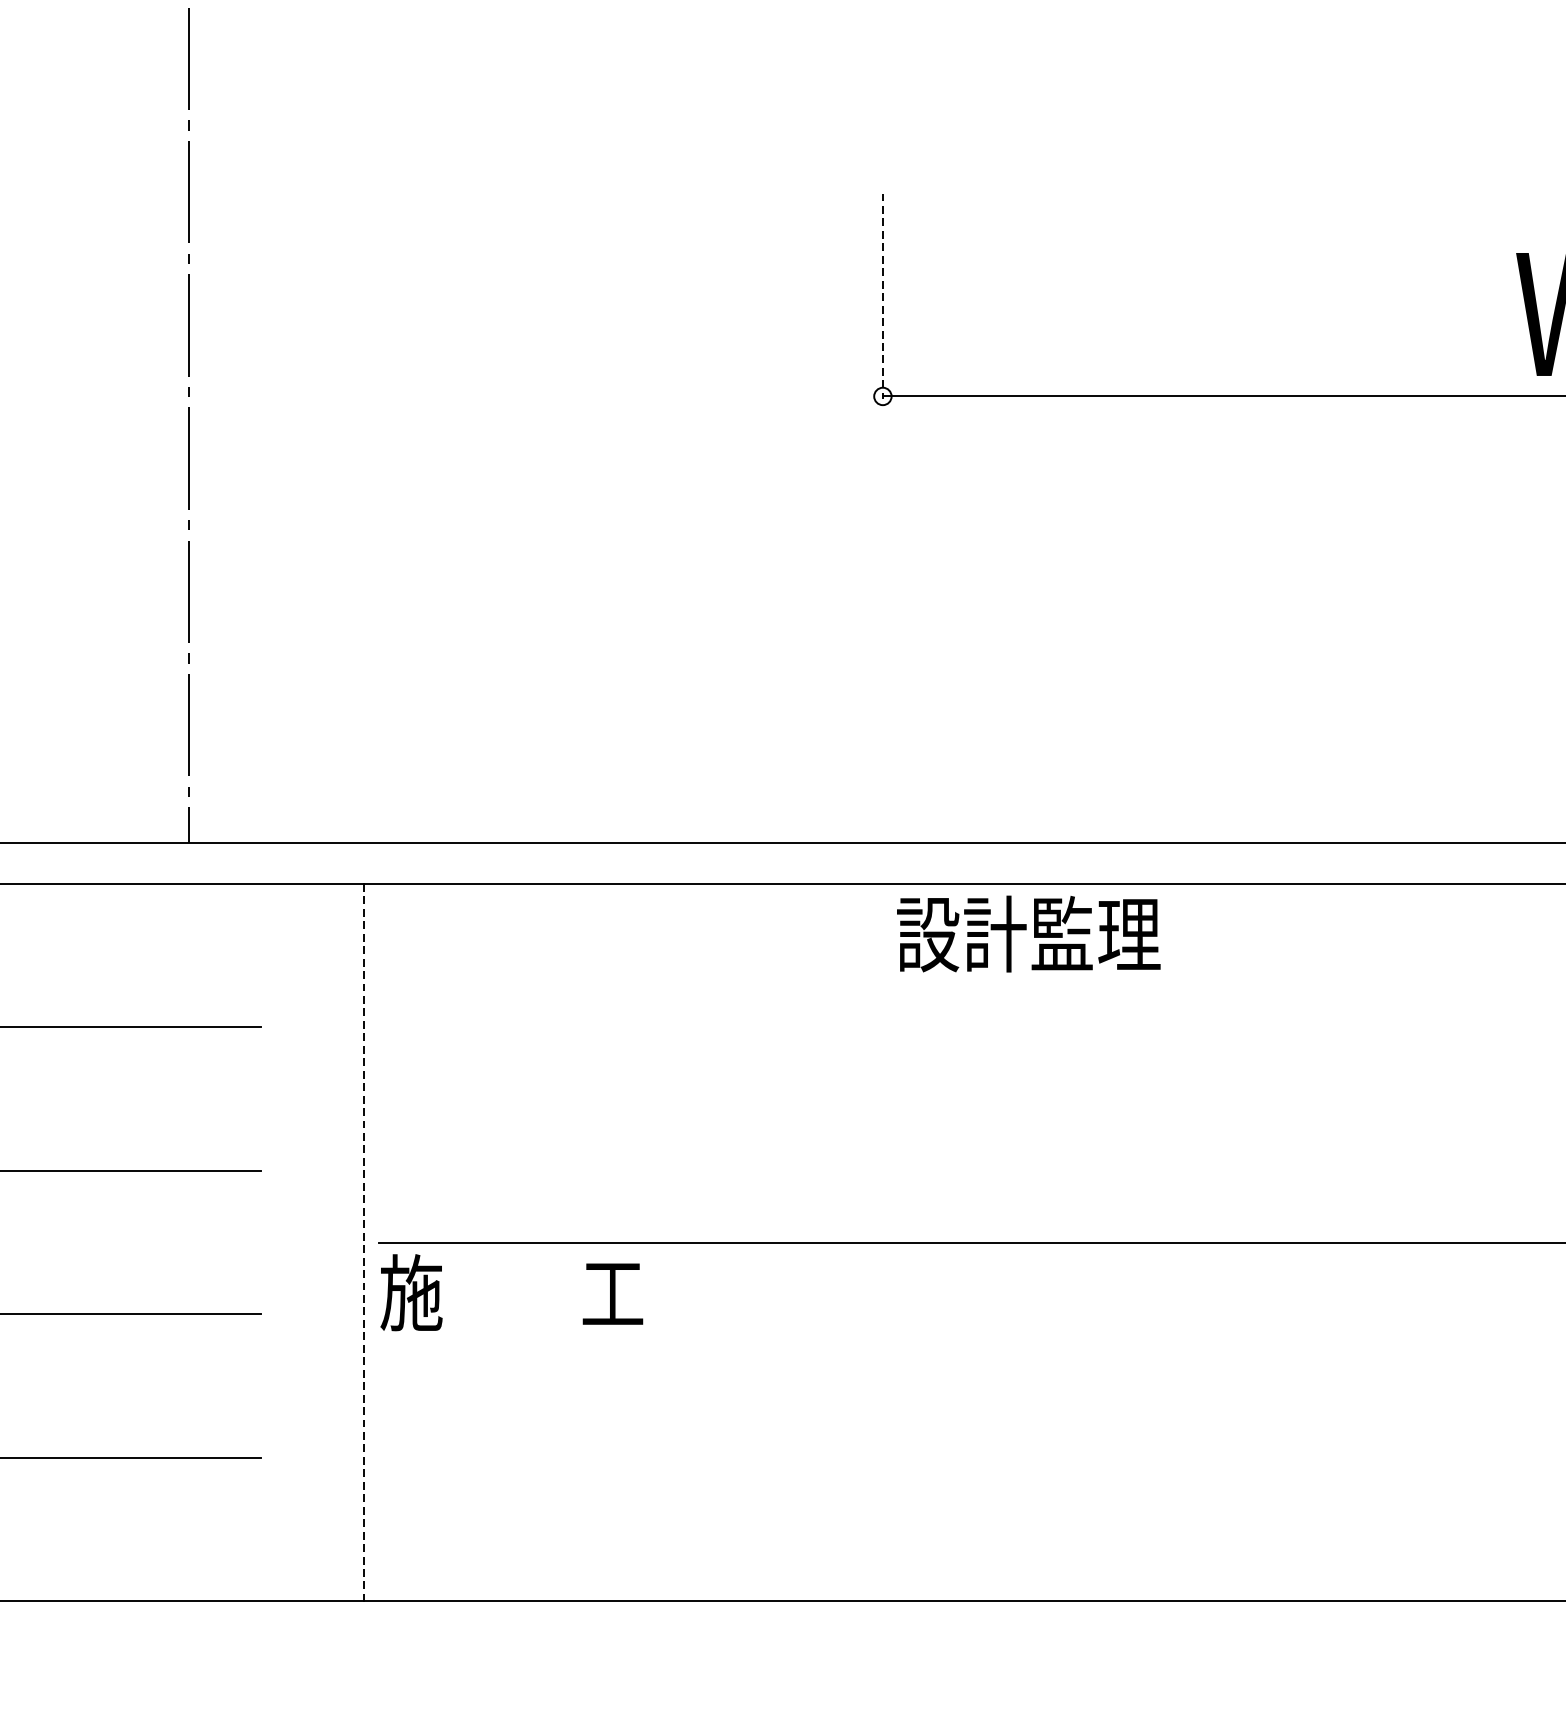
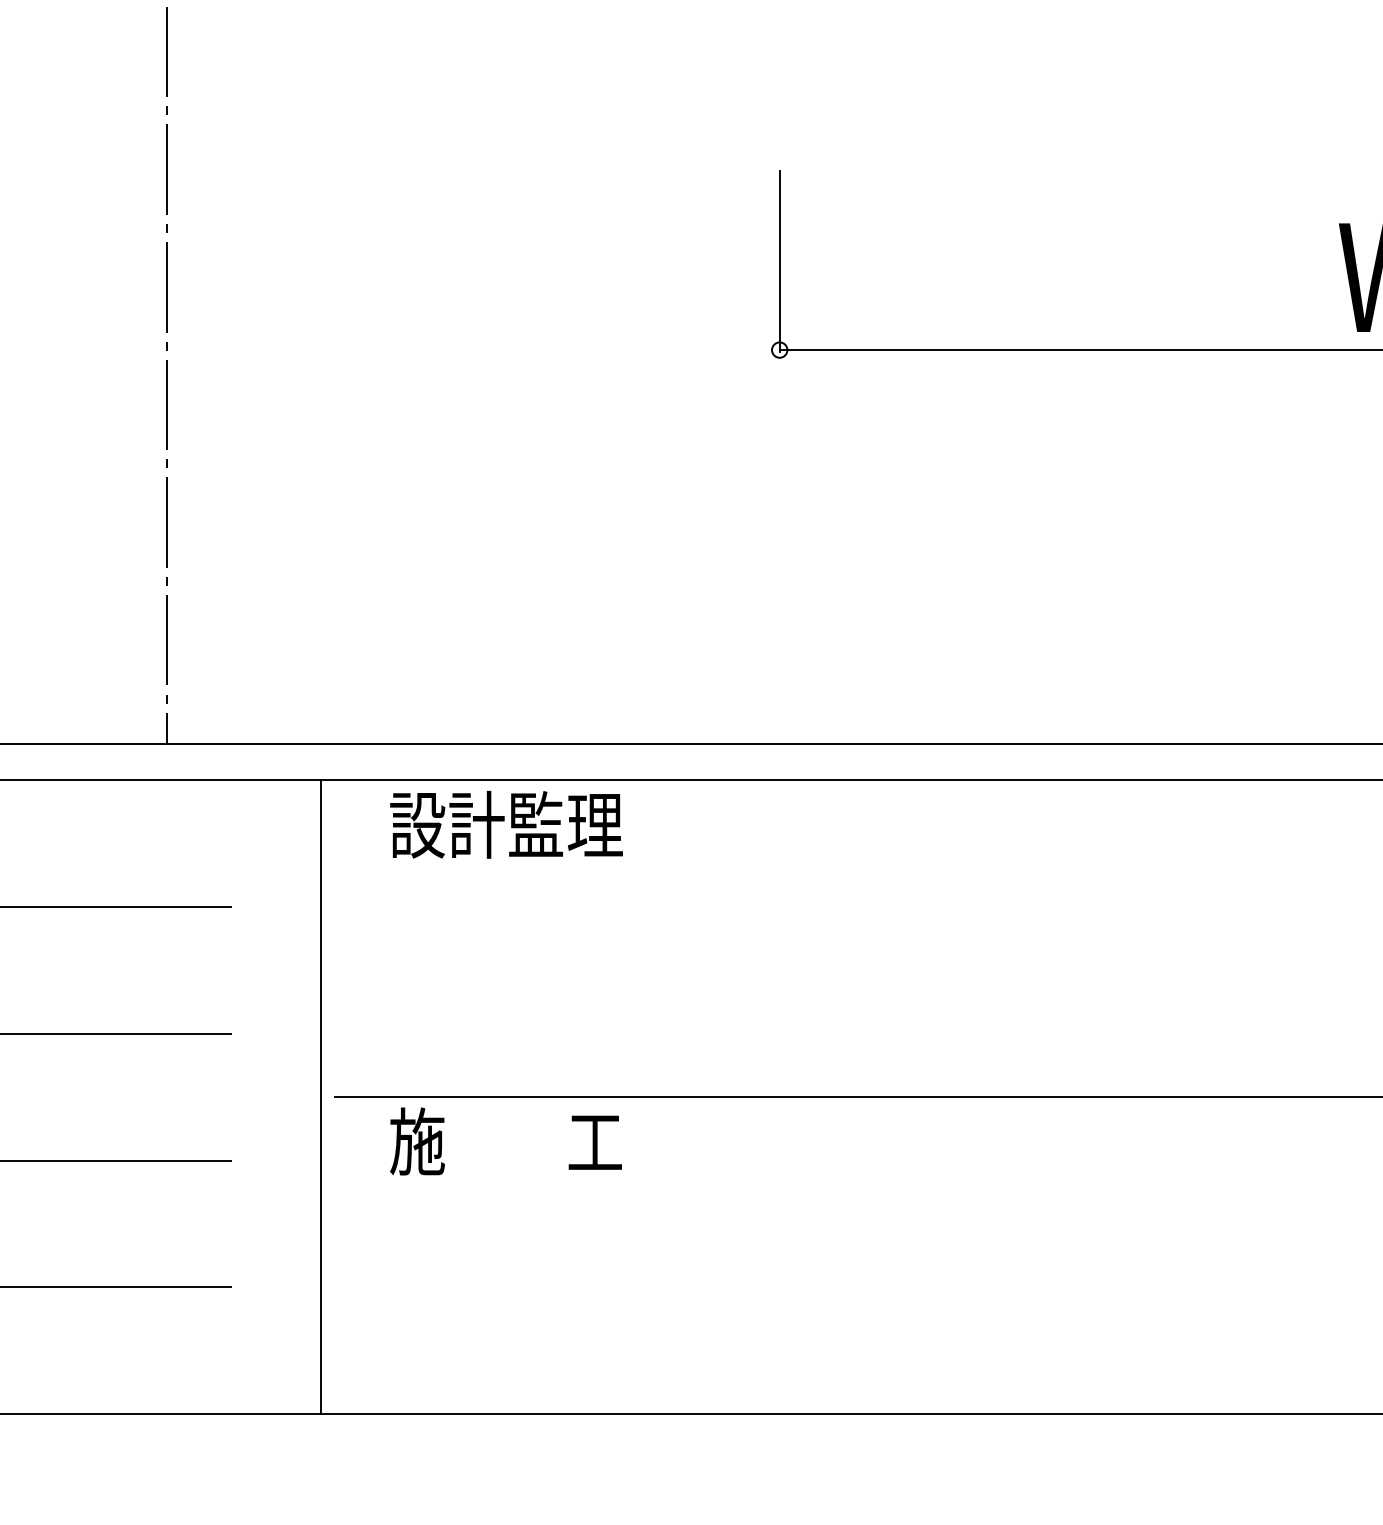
line: (882, 296) -> (779, 261), dashed -> solid
text: (1028, 933) -> (506, 824), moved
line: (363, 1242) -> (321, 1097), dashed -> solid
text: (511, 1292) -> (505, 1141), moved

